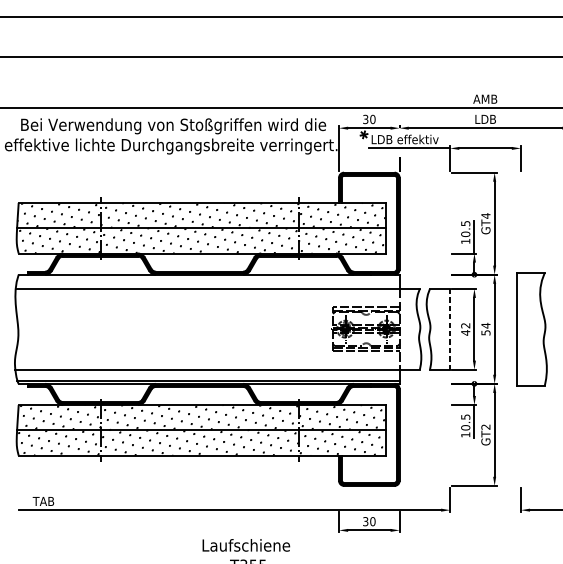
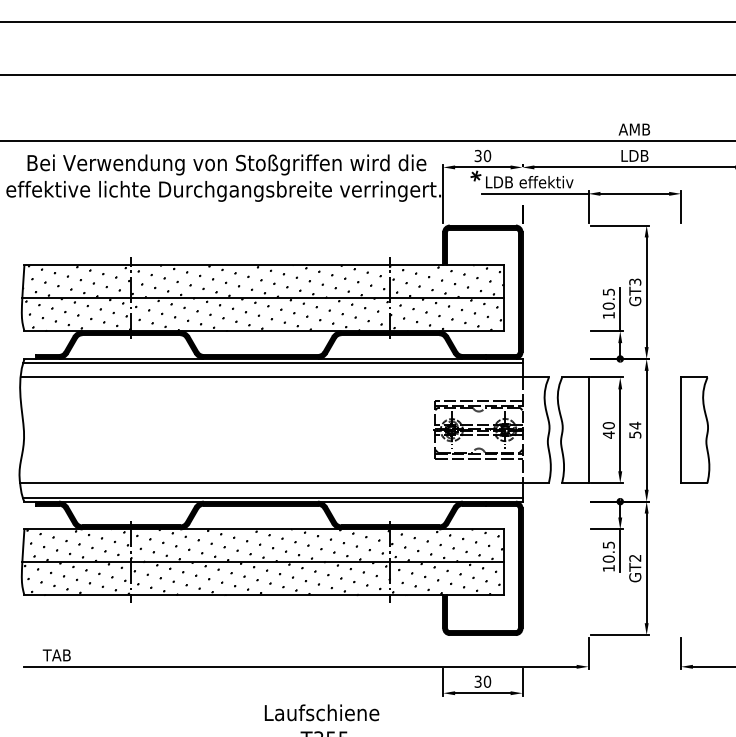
text: (486, 215) -> (635, 281), GT4 -> GT3
line: (208, 277) -> (272, 362), added
text: (465, 325) -> (608, 425), 42 -> 40
part: (532, 328) -> (695, 429), size x0.71
line: (450, 329) -> (588, 430), dashed -> solid

